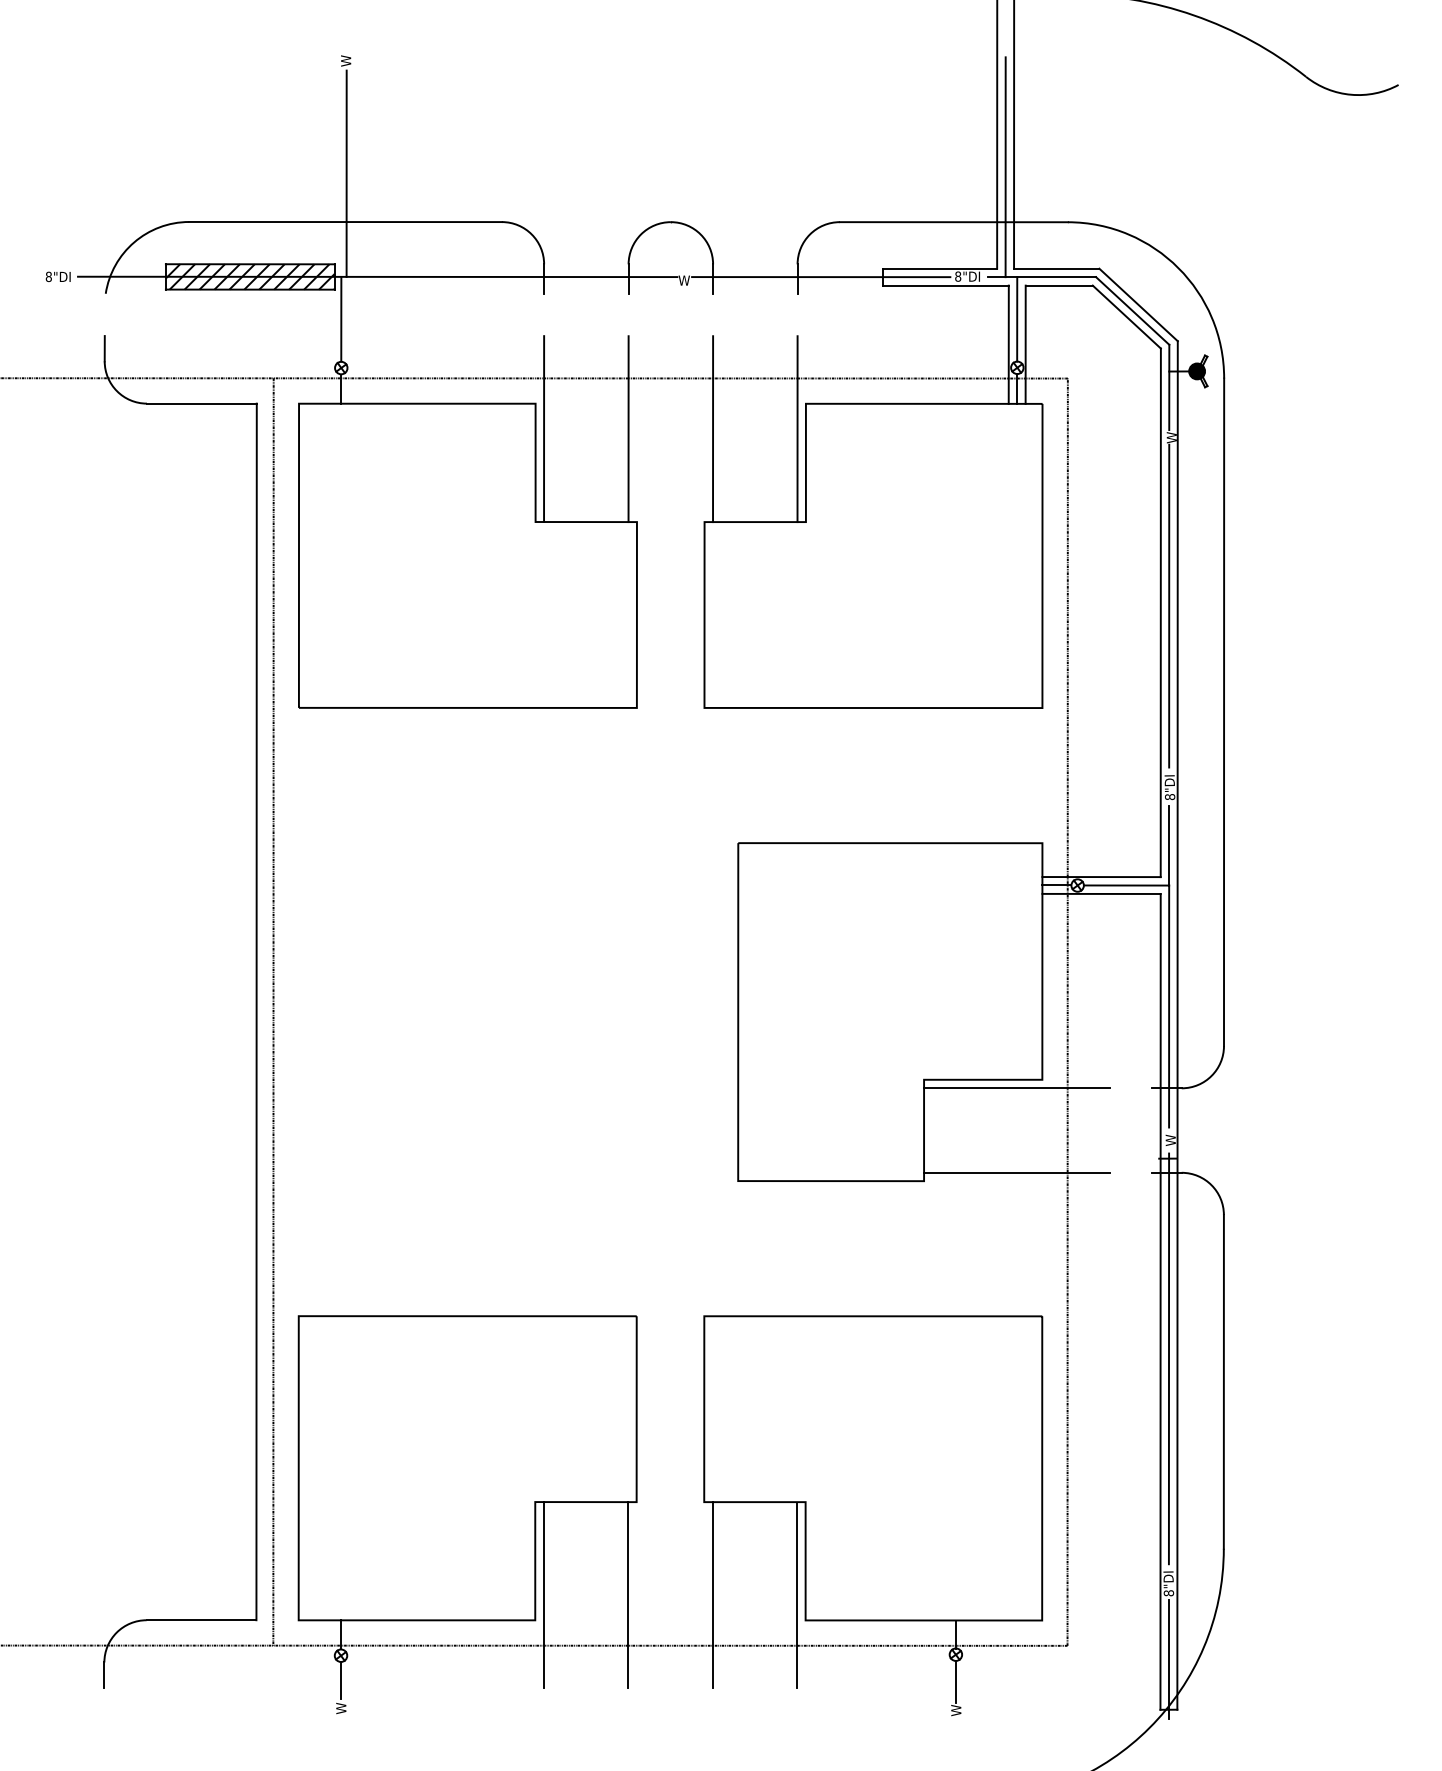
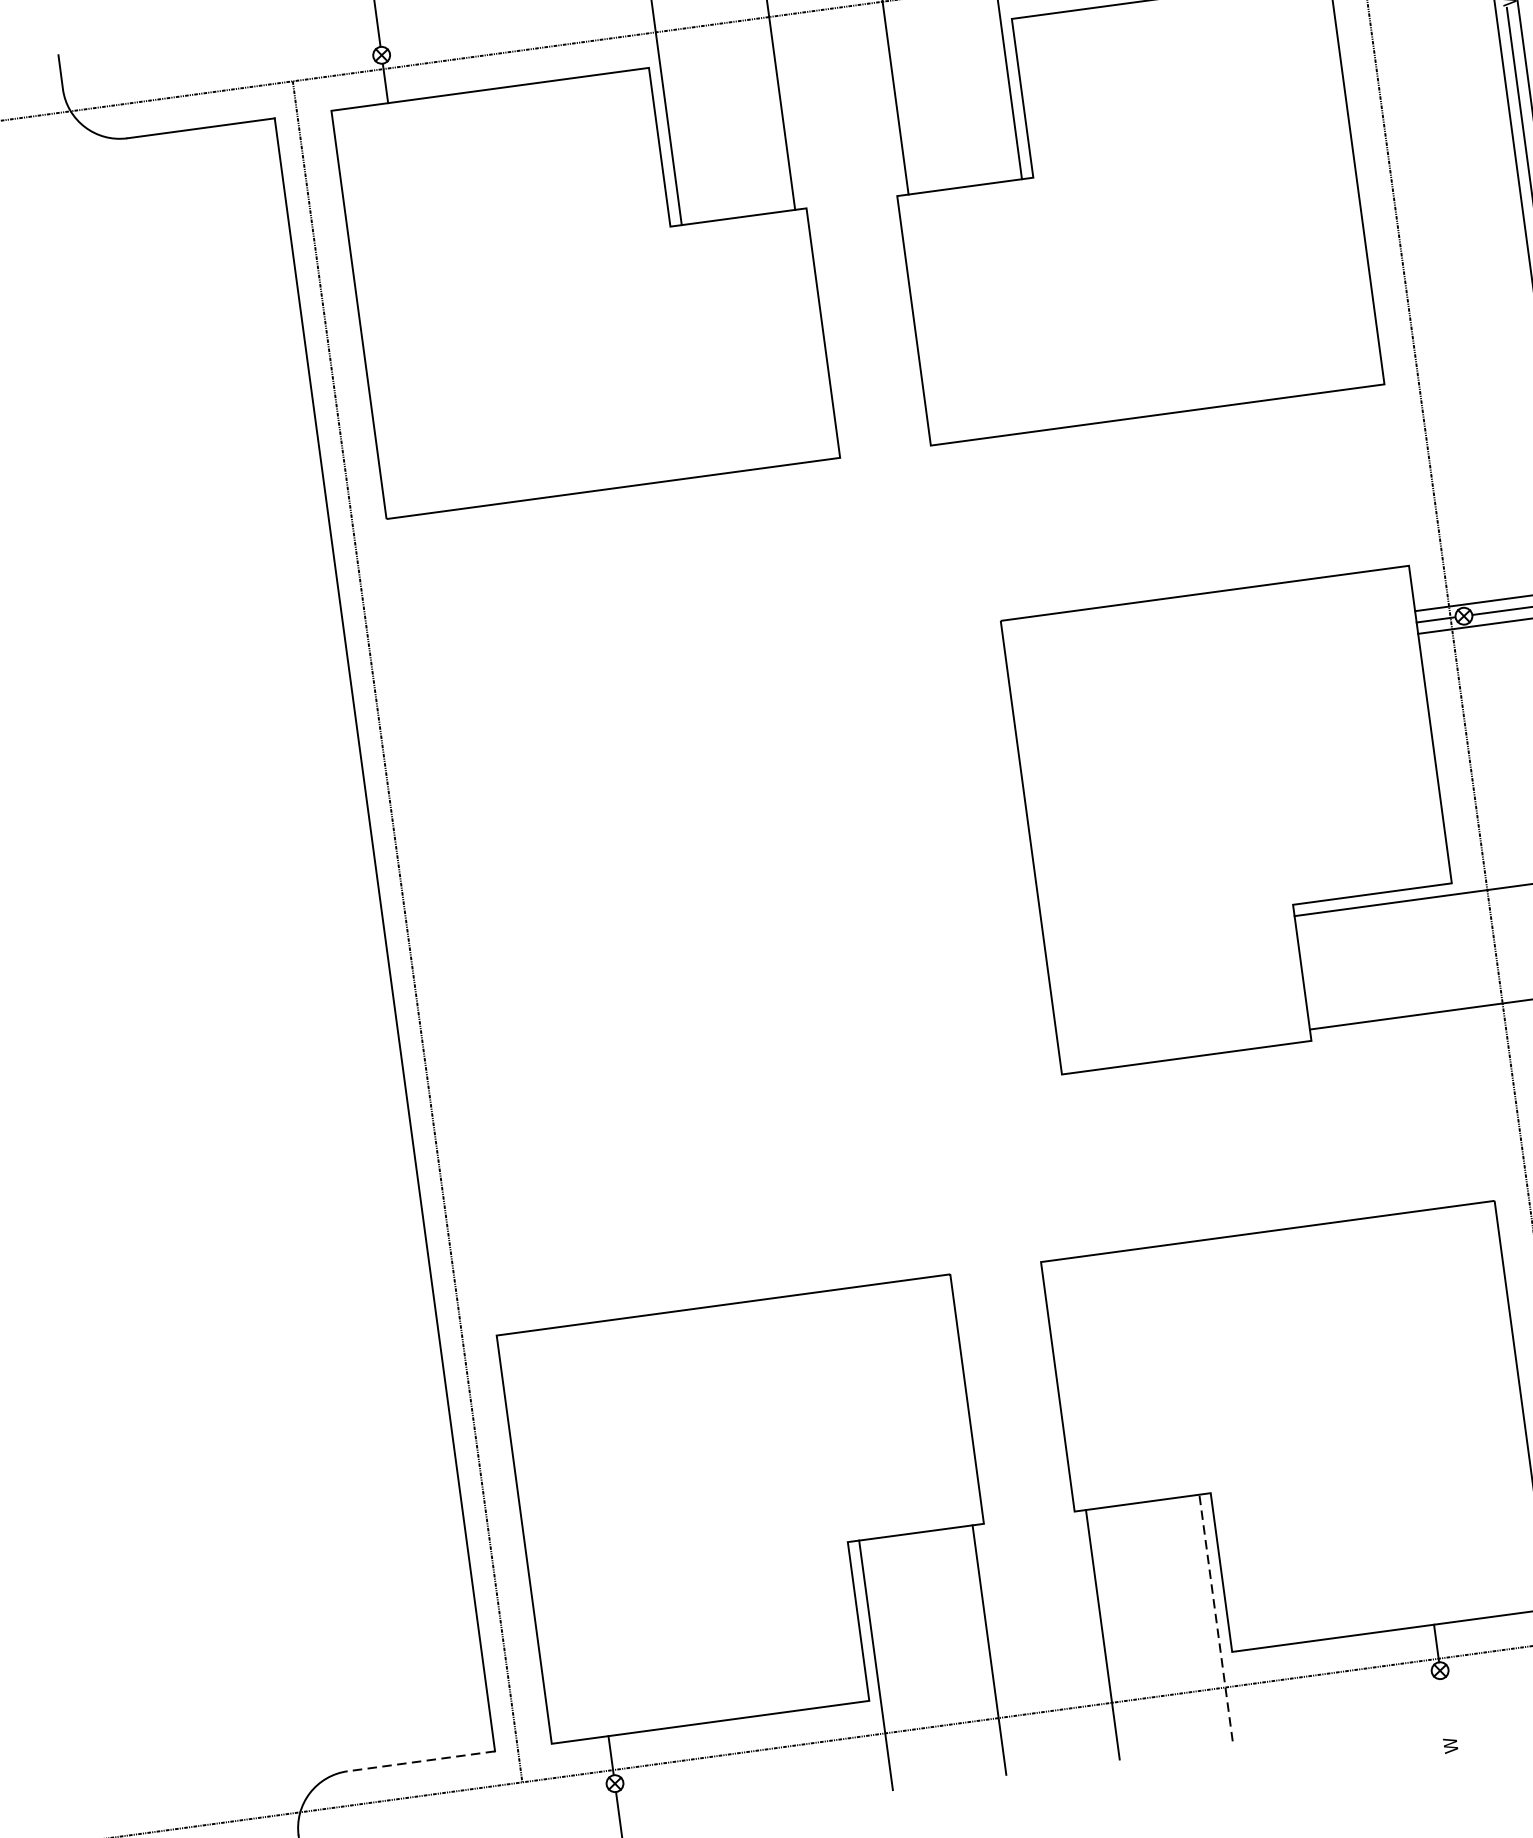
line: (797, 1595) -> (1216, 1619), solid -> dashed
line: (201, 1620) -> (421, 1761), solid -> dashed
line: (956, 1681) -> (1445, 1706), removed

